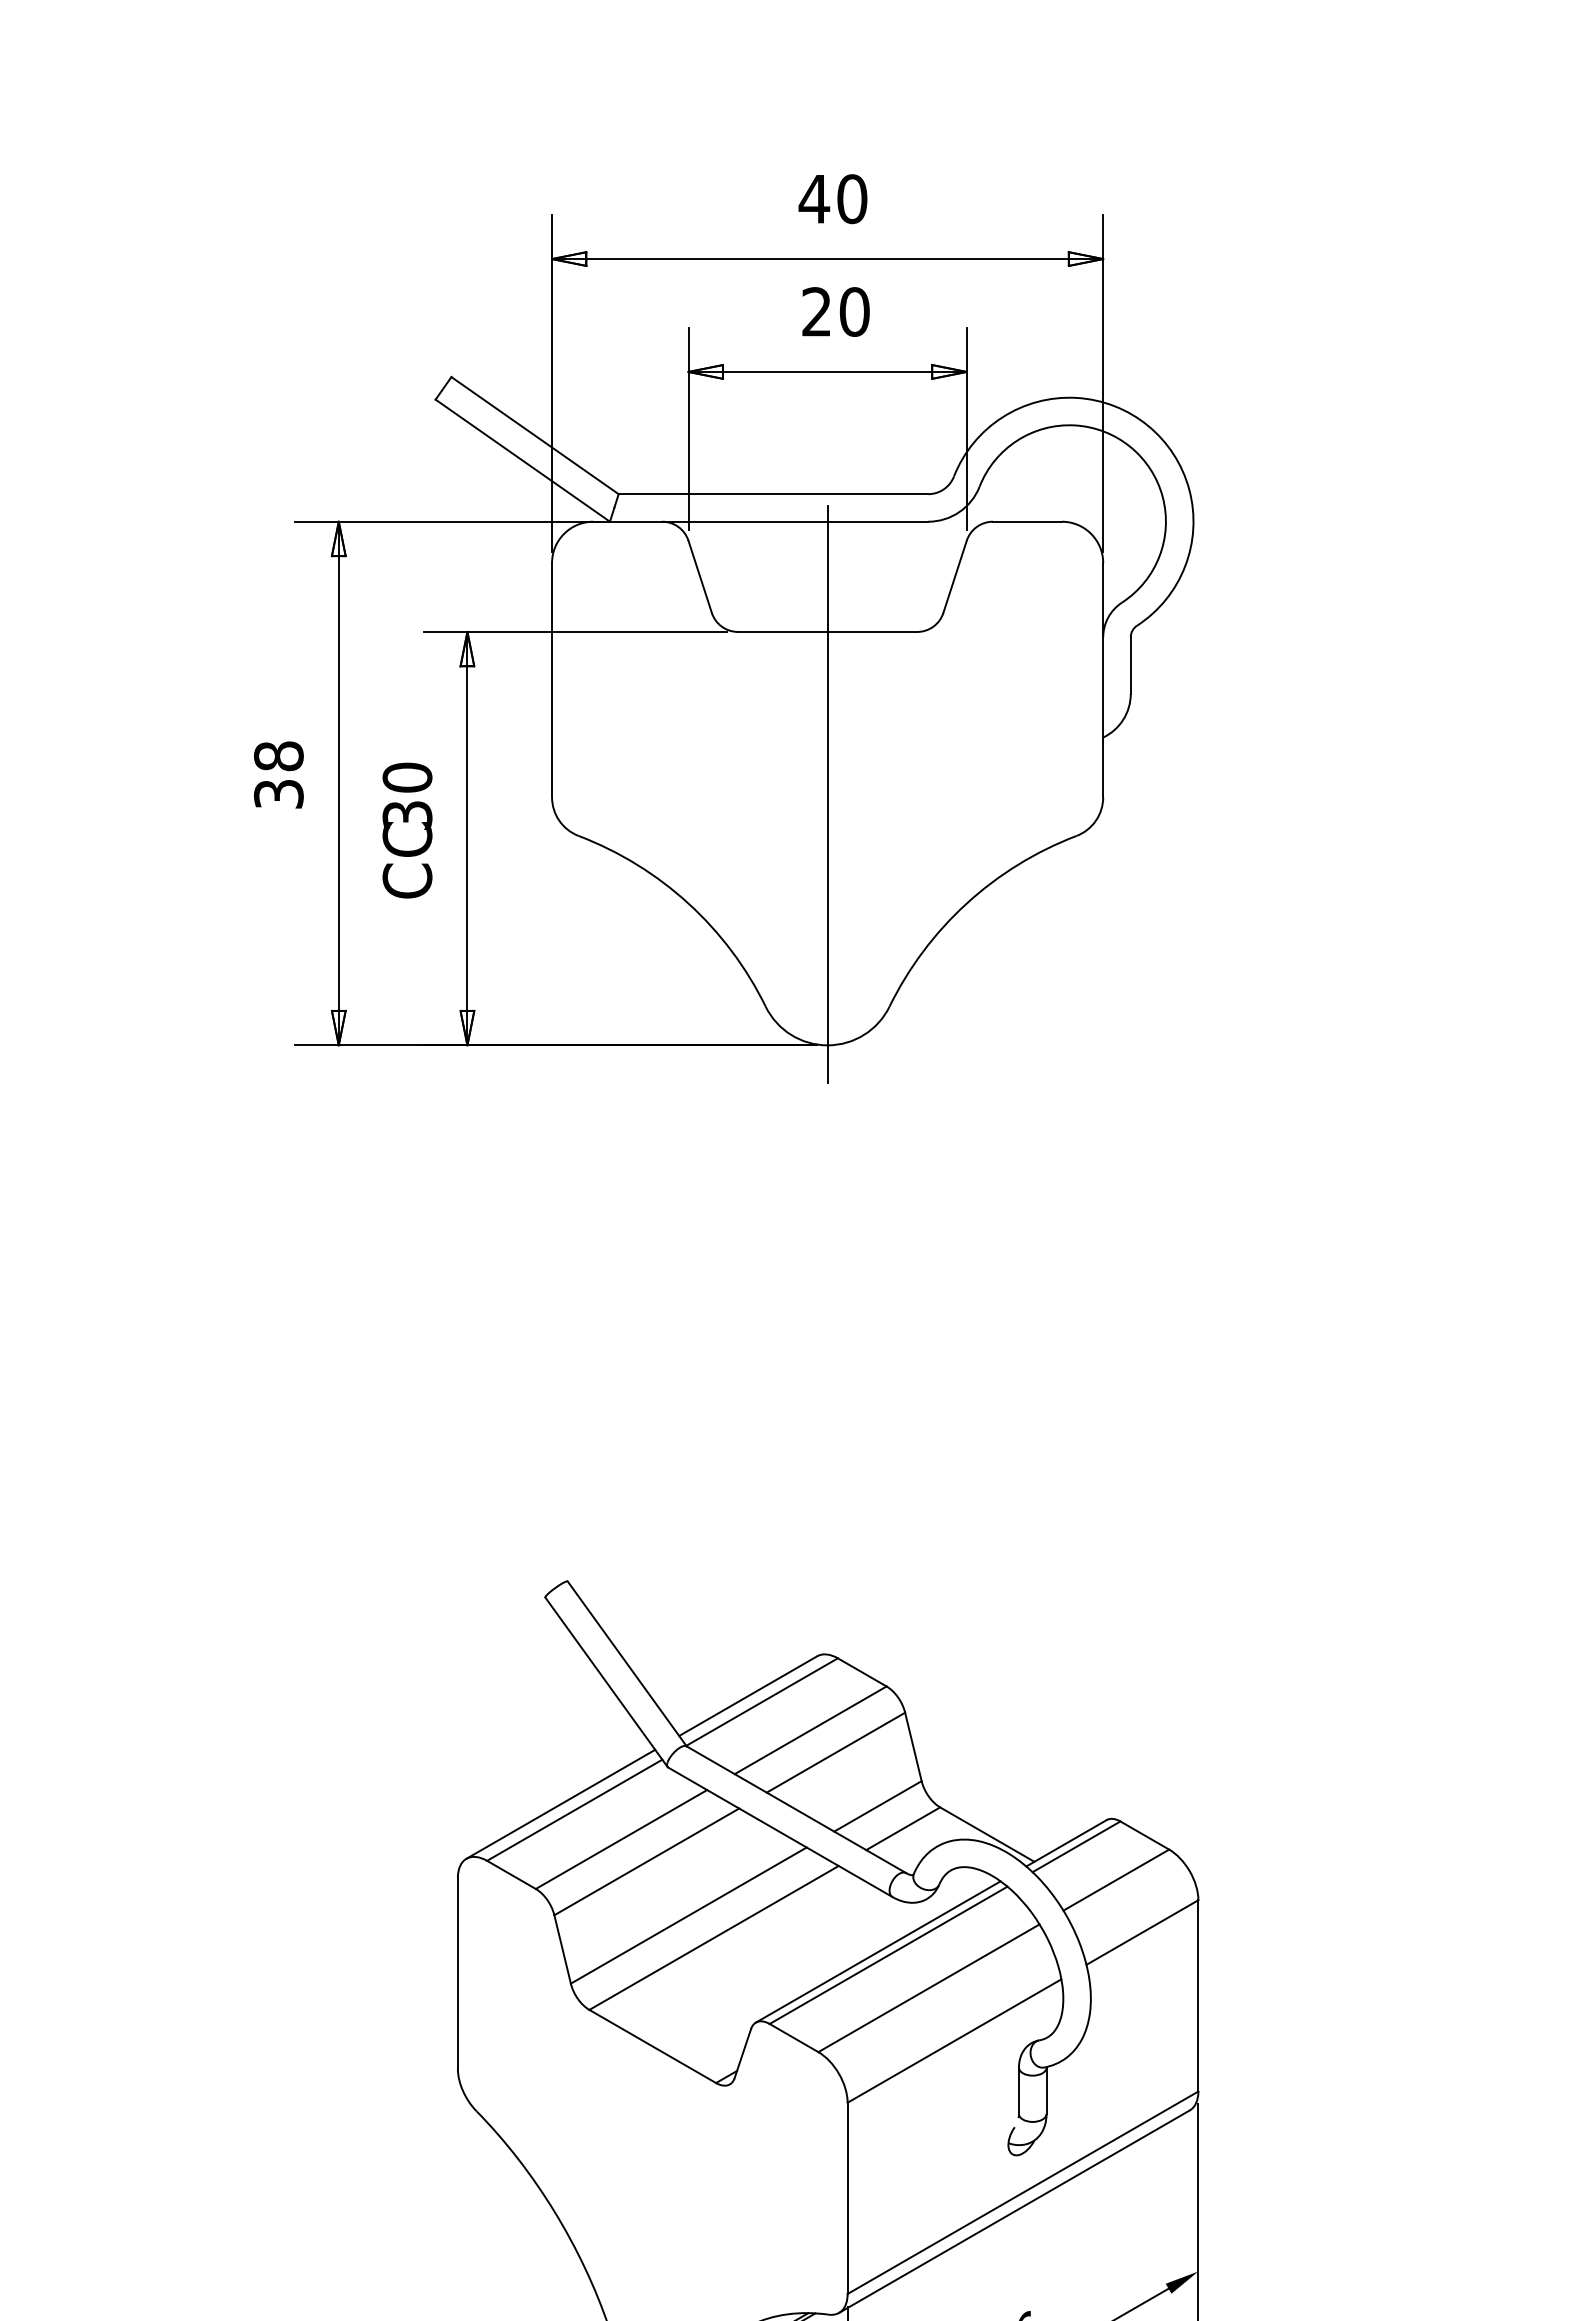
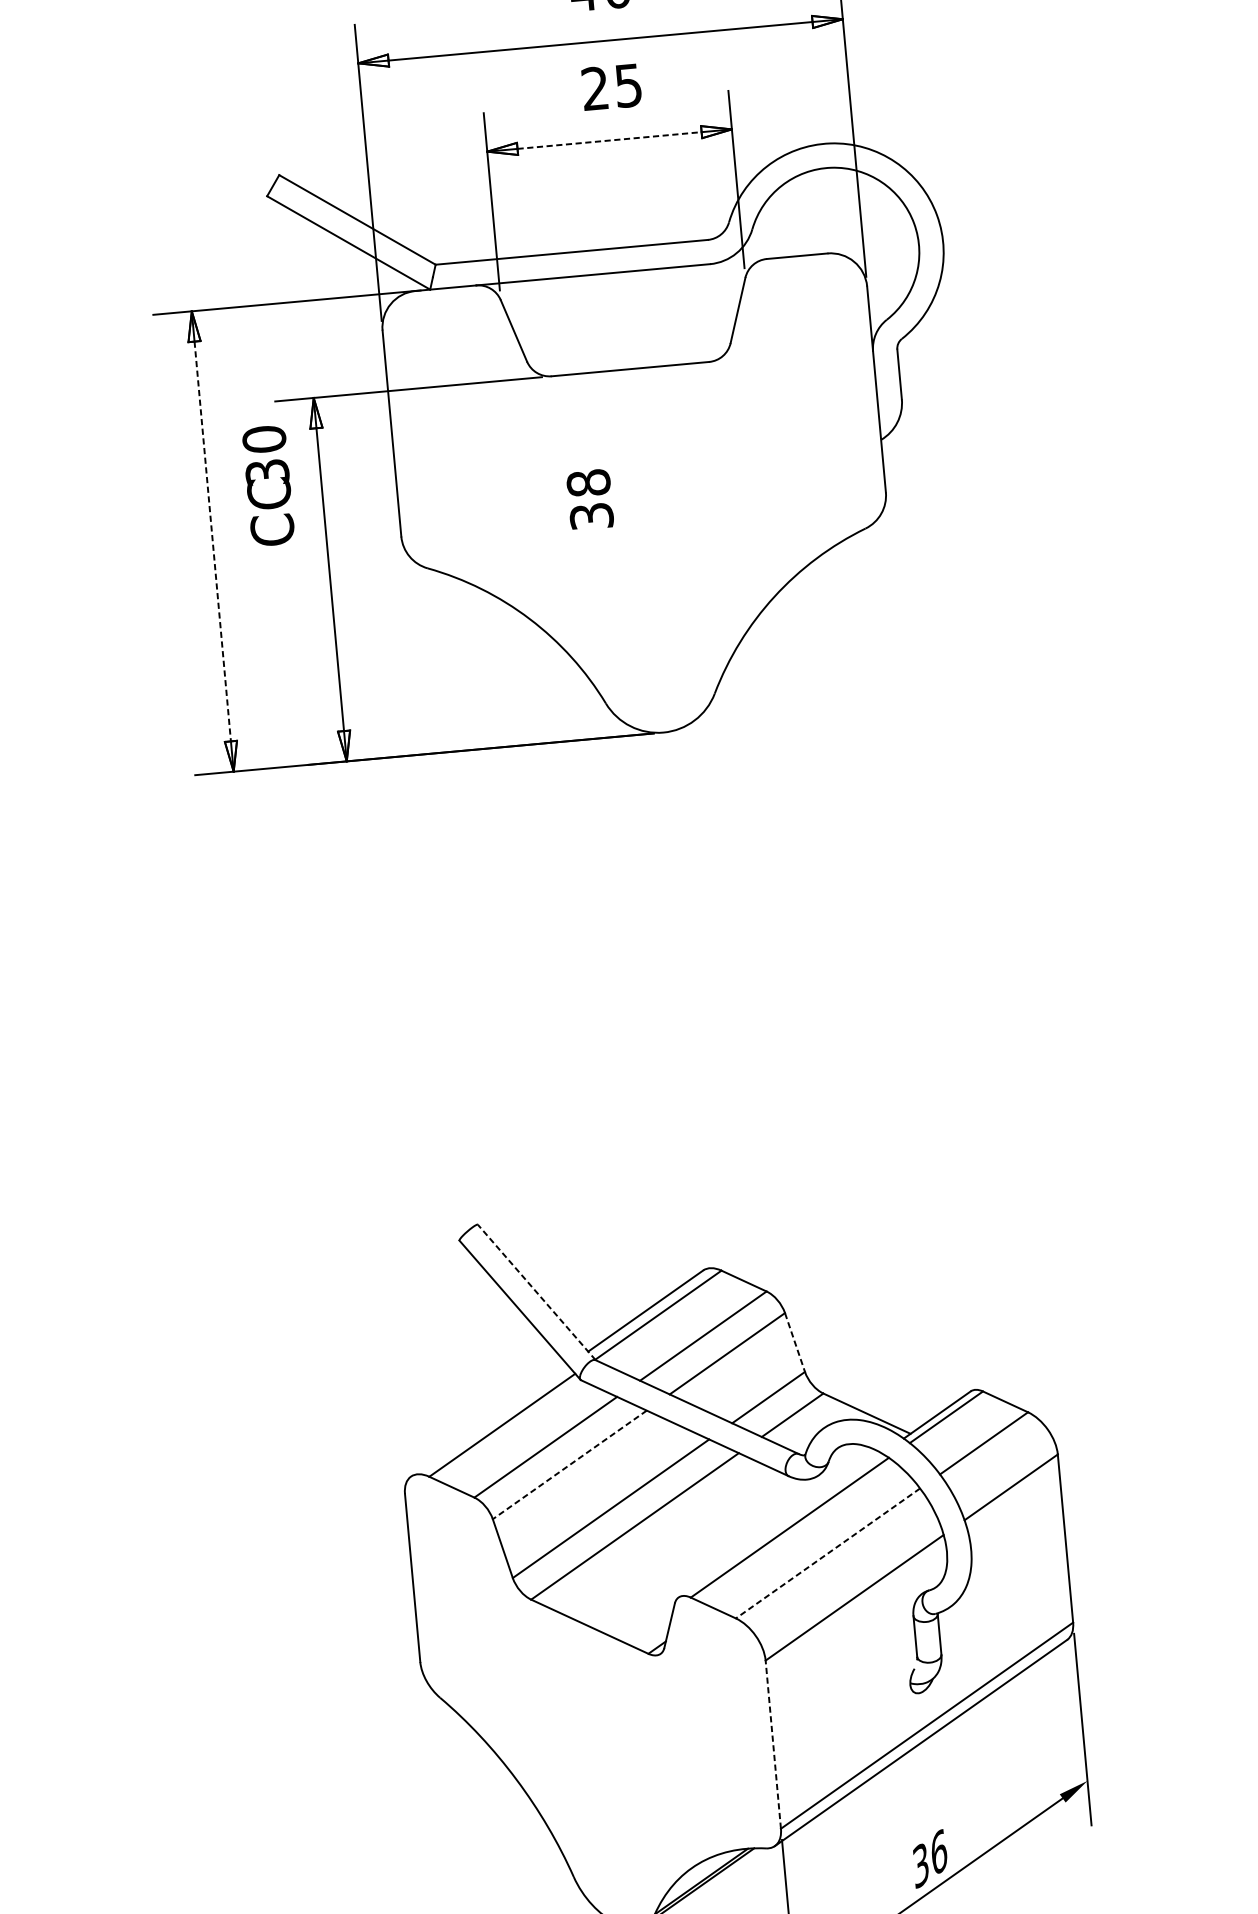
text: (854, 311) -> (628, 85), 20 -> 25
line: (827, 371) -> (609, 140), solid -> dashed
text: (278, 774) -> (589, 499), moved
line: (338, 784) -> (212, 542), solid -> dashed
line: (827, 794) -> (643, 512), removed
text: (407, 830) -> (268, 485), moved
line: (627, 1663) -> (536, 1292), solid -> dashed
line: (913, 1747) -> (795, 1343), solid -> dashed
line: (560, 1803) -> (489, 1420), removed
line: (646, 1861) -> (569, 1464), solid -> dashed
line: (877, 1951) -> (779, 1525), removed
line: (929, 1988) -> (828, 1553), solid -> dashed
line: (847, 2198) -> (773, 1744), solid -> dashed

